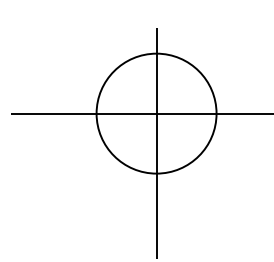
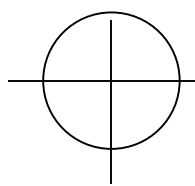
circle: (156, 113) -> (111, 80), size x1.6

